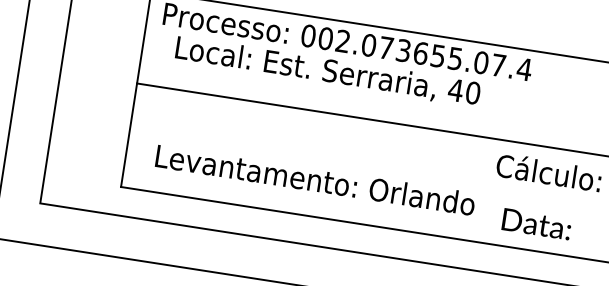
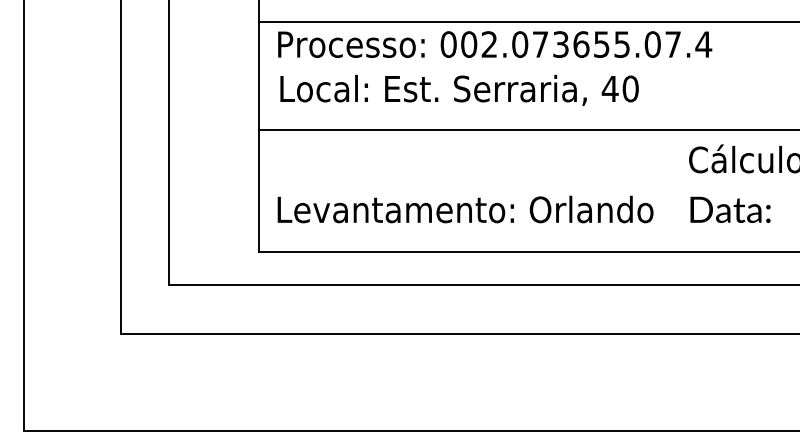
text: (327, 71) -> (459, 90), moved
text: (315, 180) -> (465, 209), moved
text: (536, 223) -> (730, 209), moved

